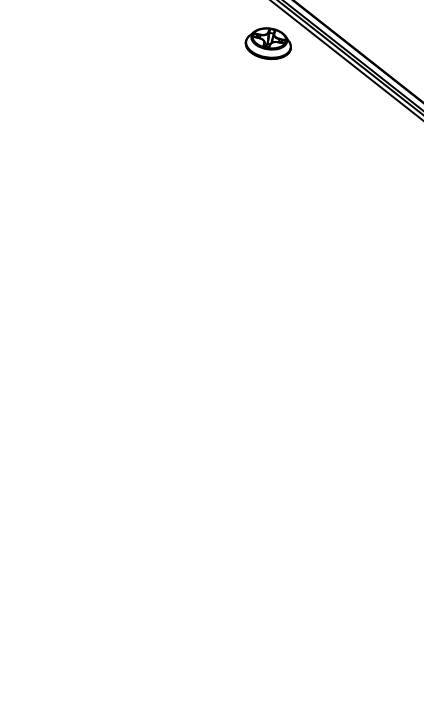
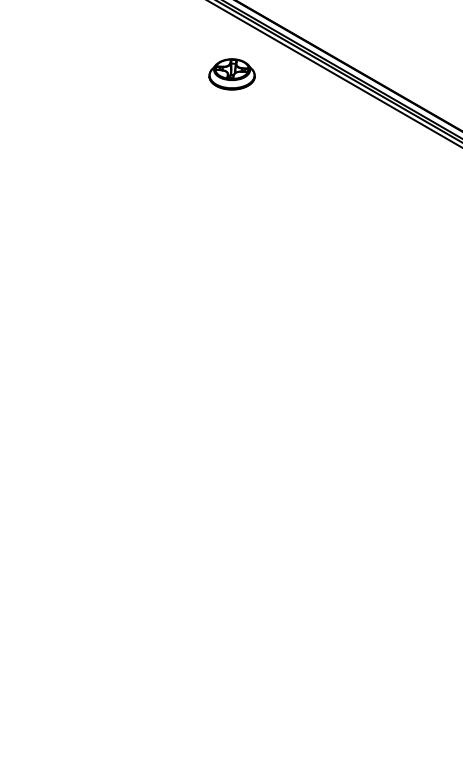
part: (267, 43) -> (231, 74), moved

